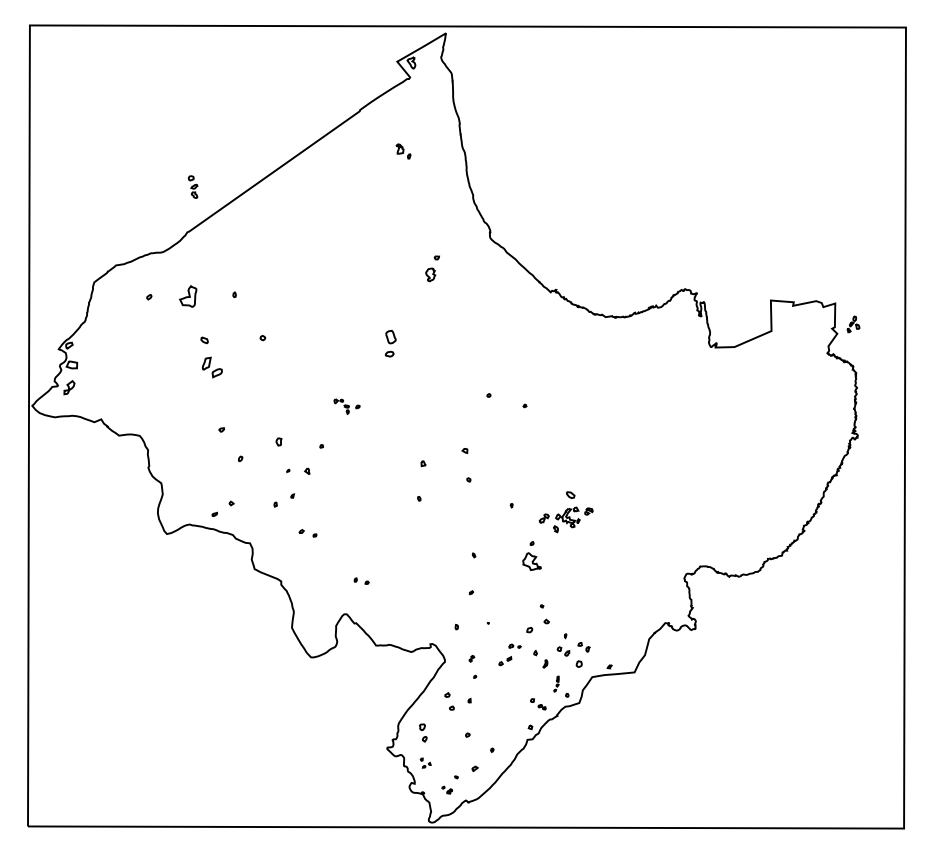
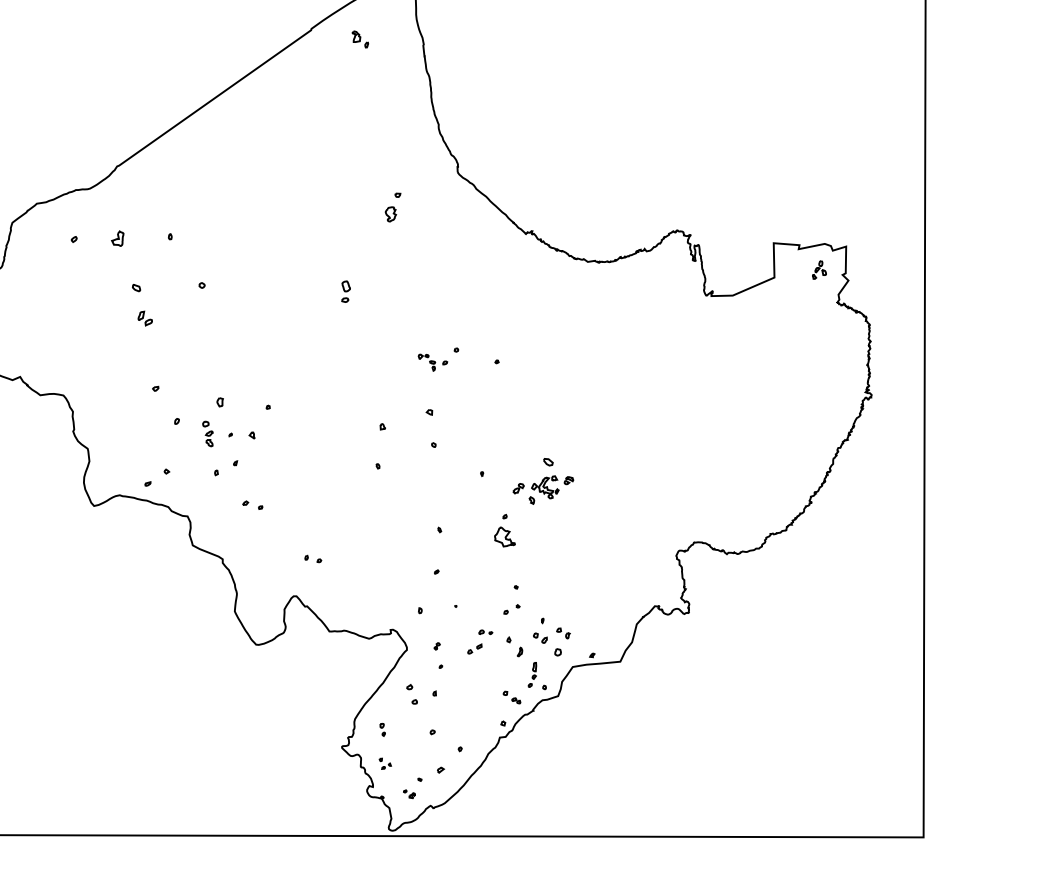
part: (403, 151) -> (360, 39), moved
part: (192, 186) -> (207, 433), moved
part: (187, 296) -> (117, 238), size x0.62
part: (853, 324) -> (819, 270), moved
part: (390, 343) -> (345, 291), size x0.71
part: (212, 367) -> (145, 318), size x0.62
part: (346, 406) -> (432, 362), moved
part: (538, 625) -> (512, 608), size x0.62
part: (556, 683) -> (532, 674), size x1.43
part: (423, 732) -> (382, 729), size x0.62

